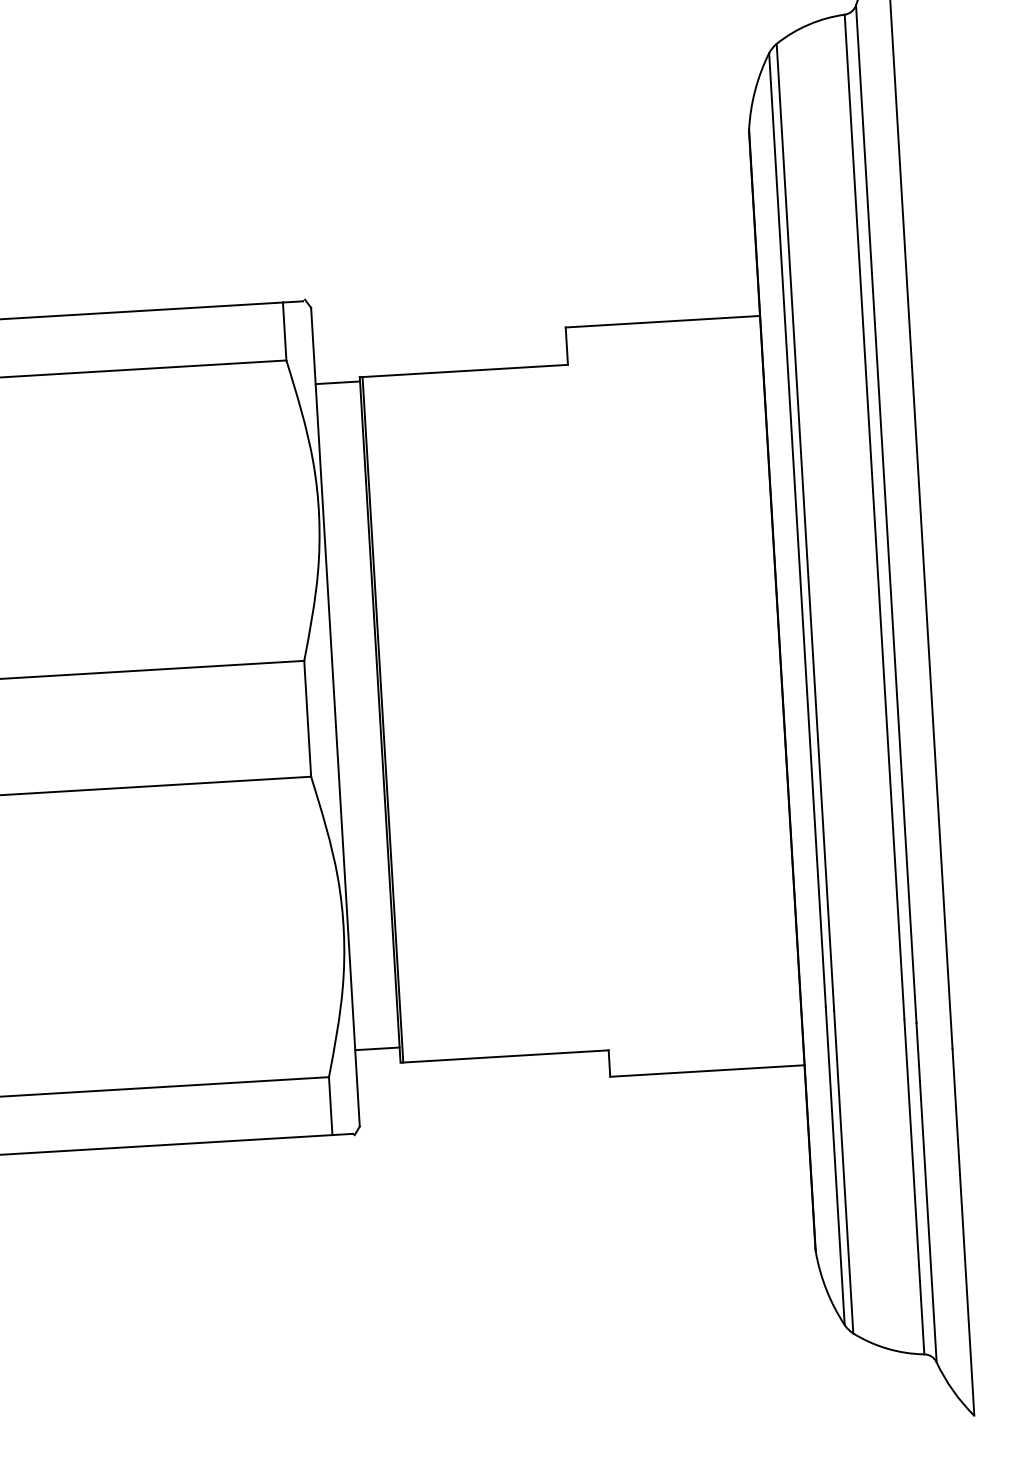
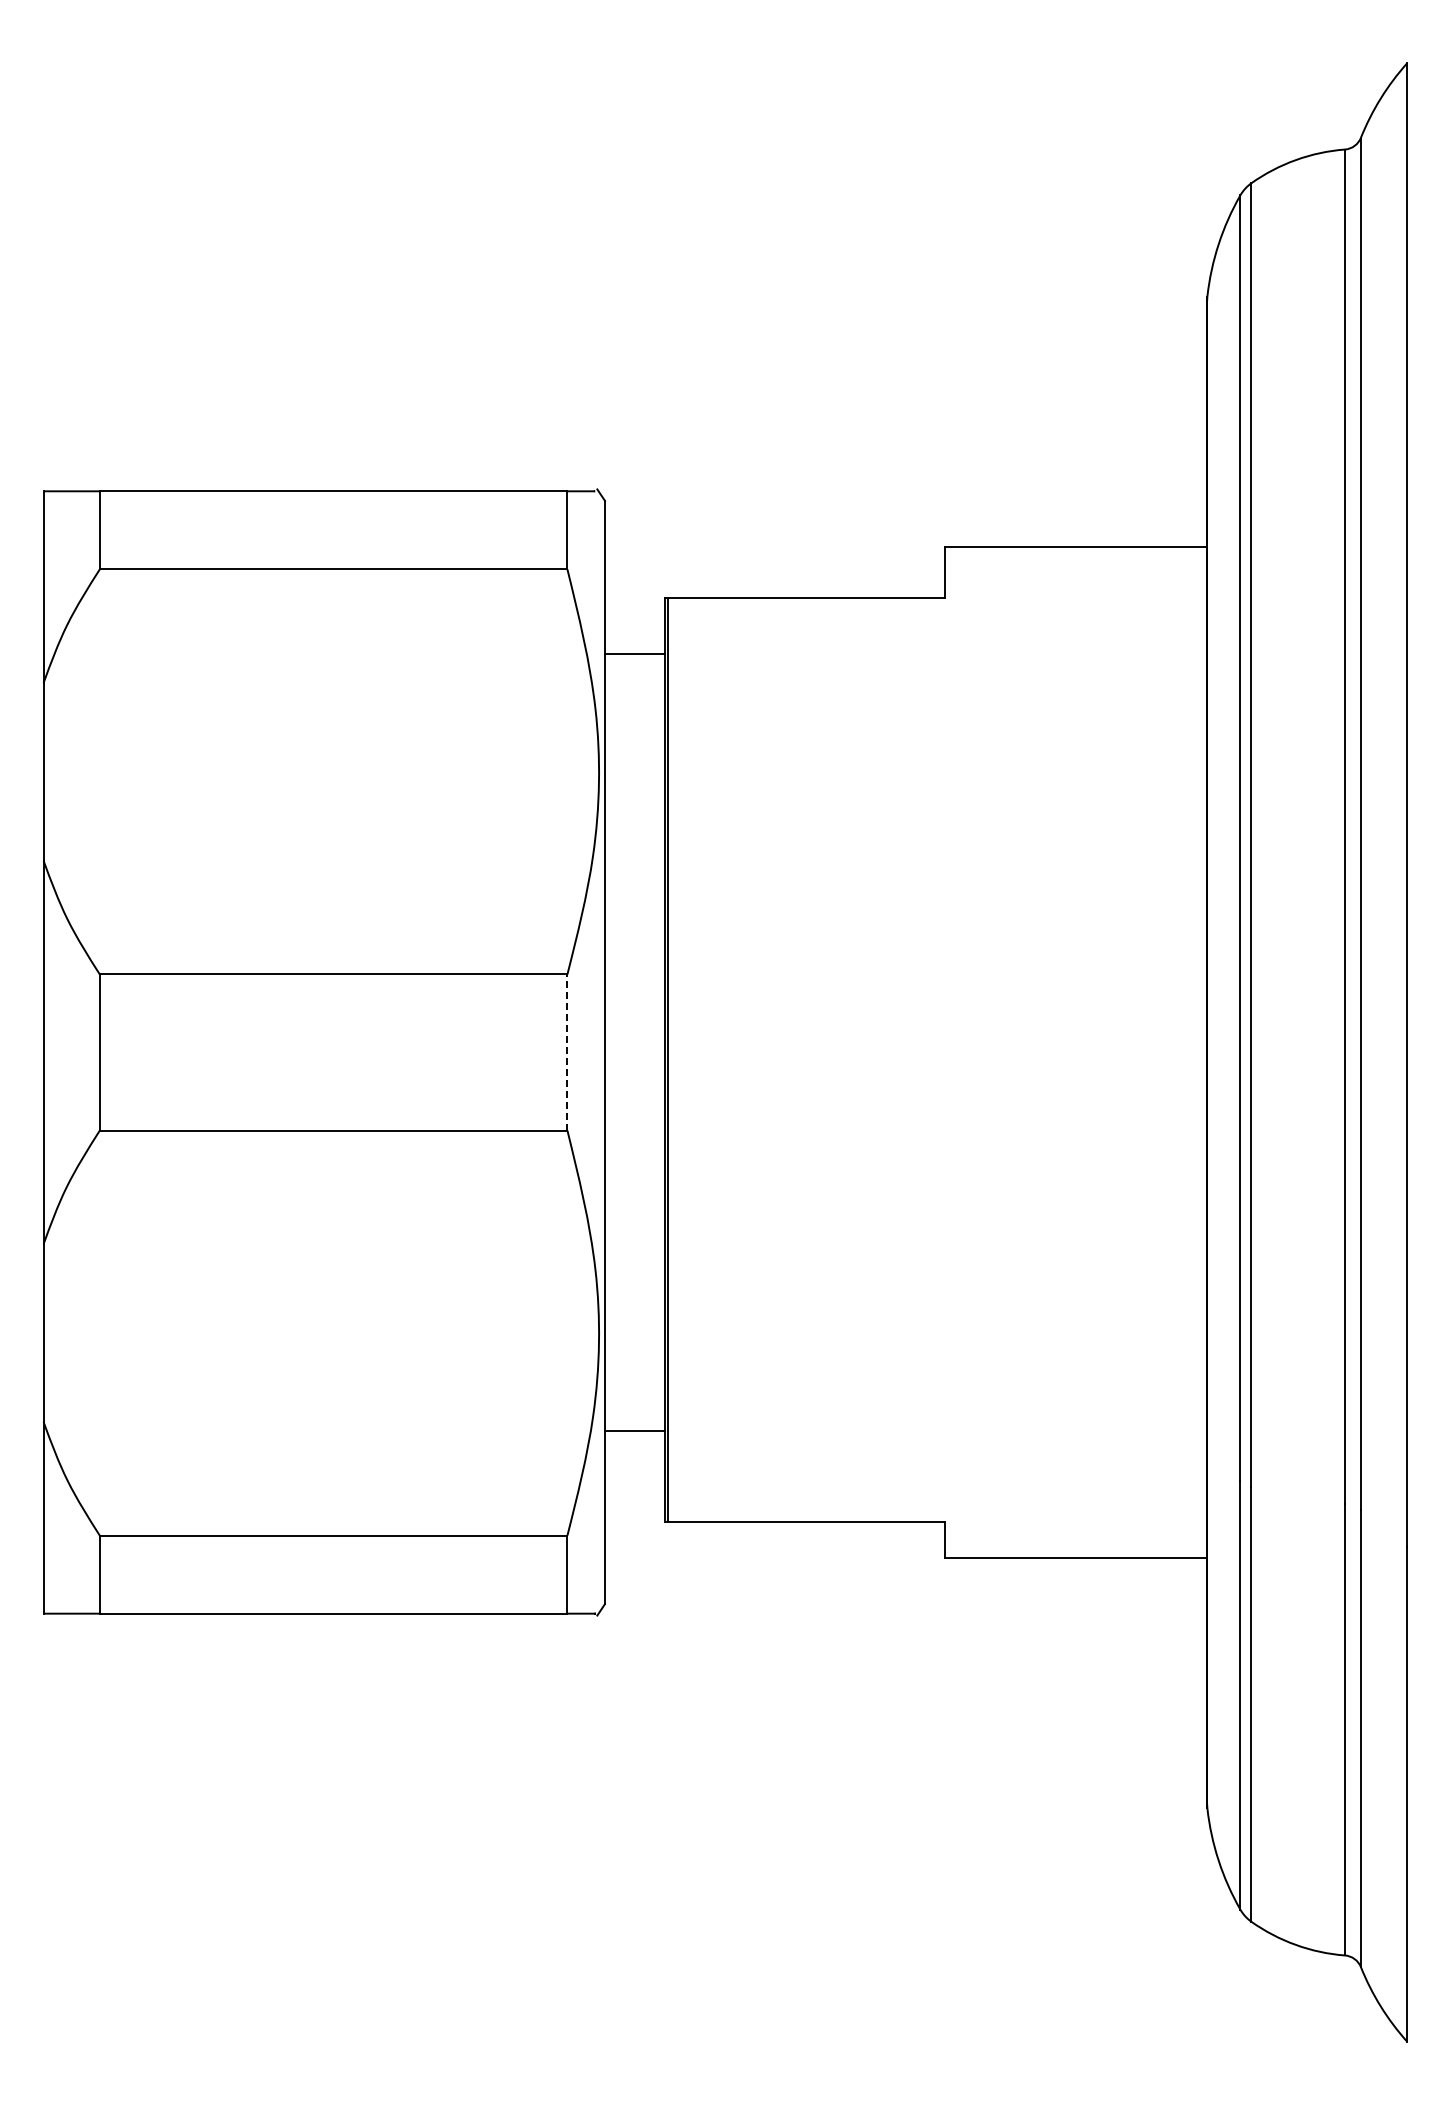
line: (337, 382) -> (634, 653), moved
line: (307, 718) -> (567, 1052), solid -> dashed
line: (377, 1048) -> (634, 1431), moved

